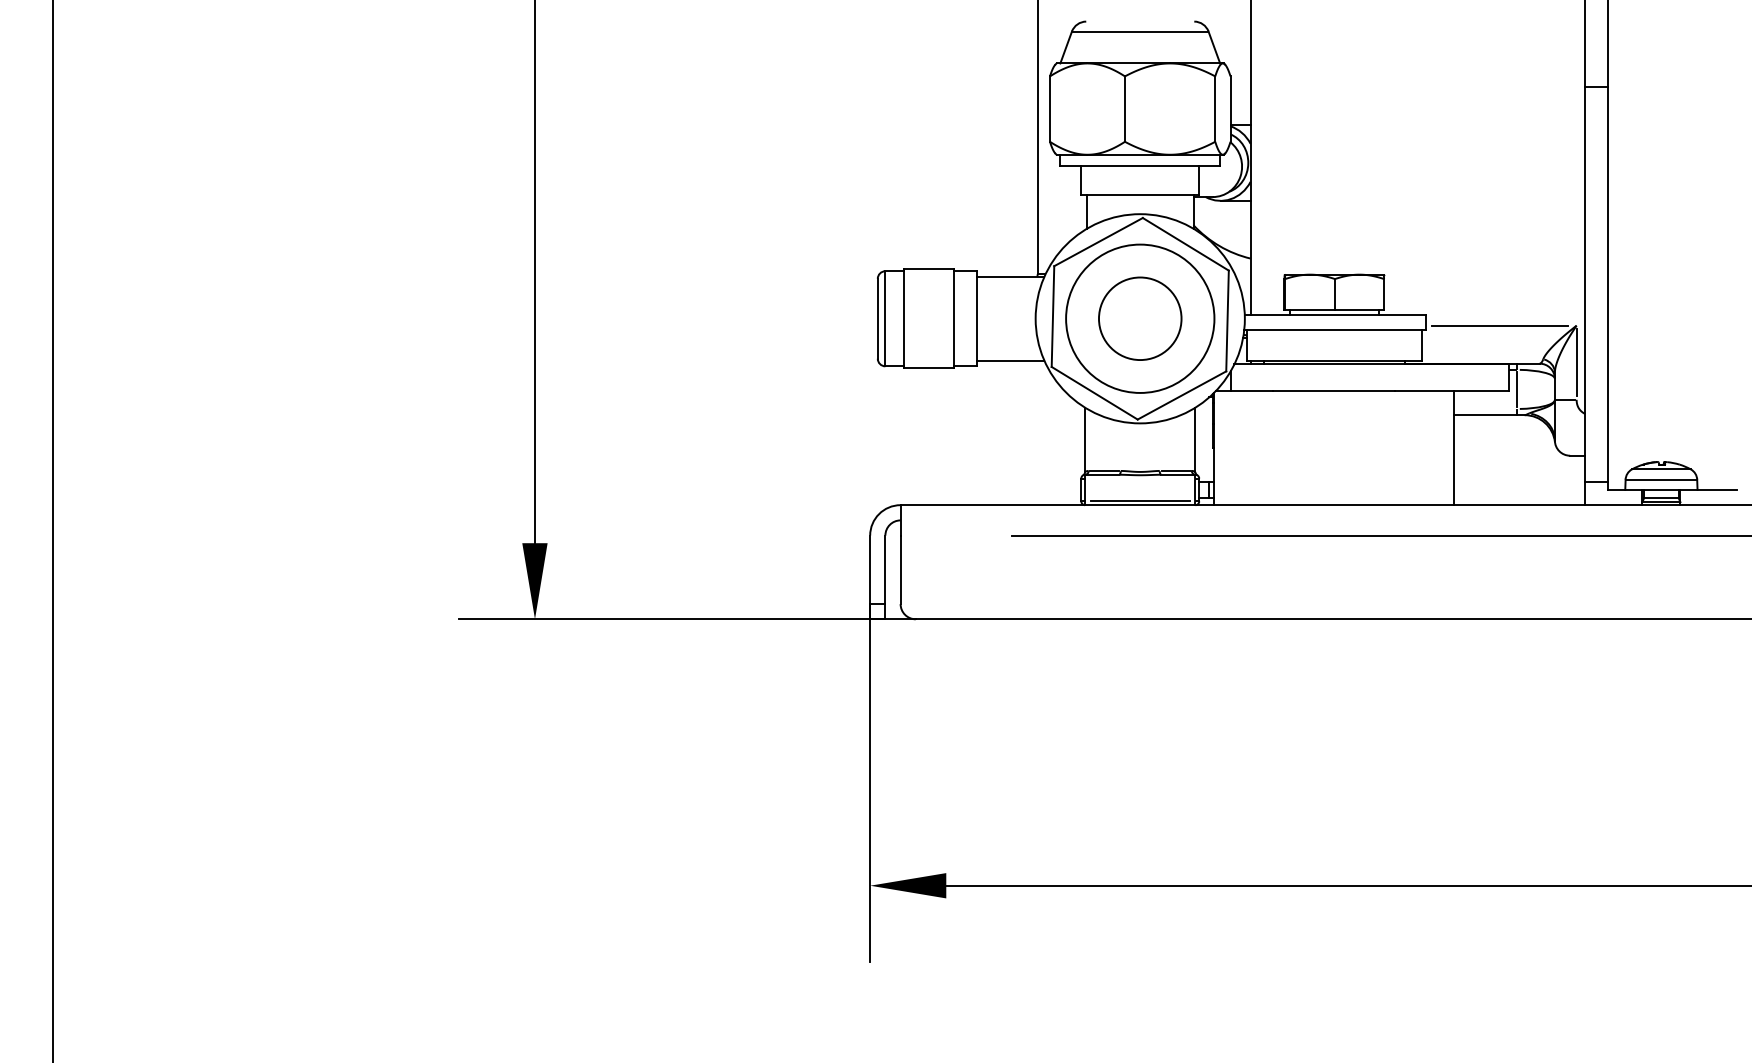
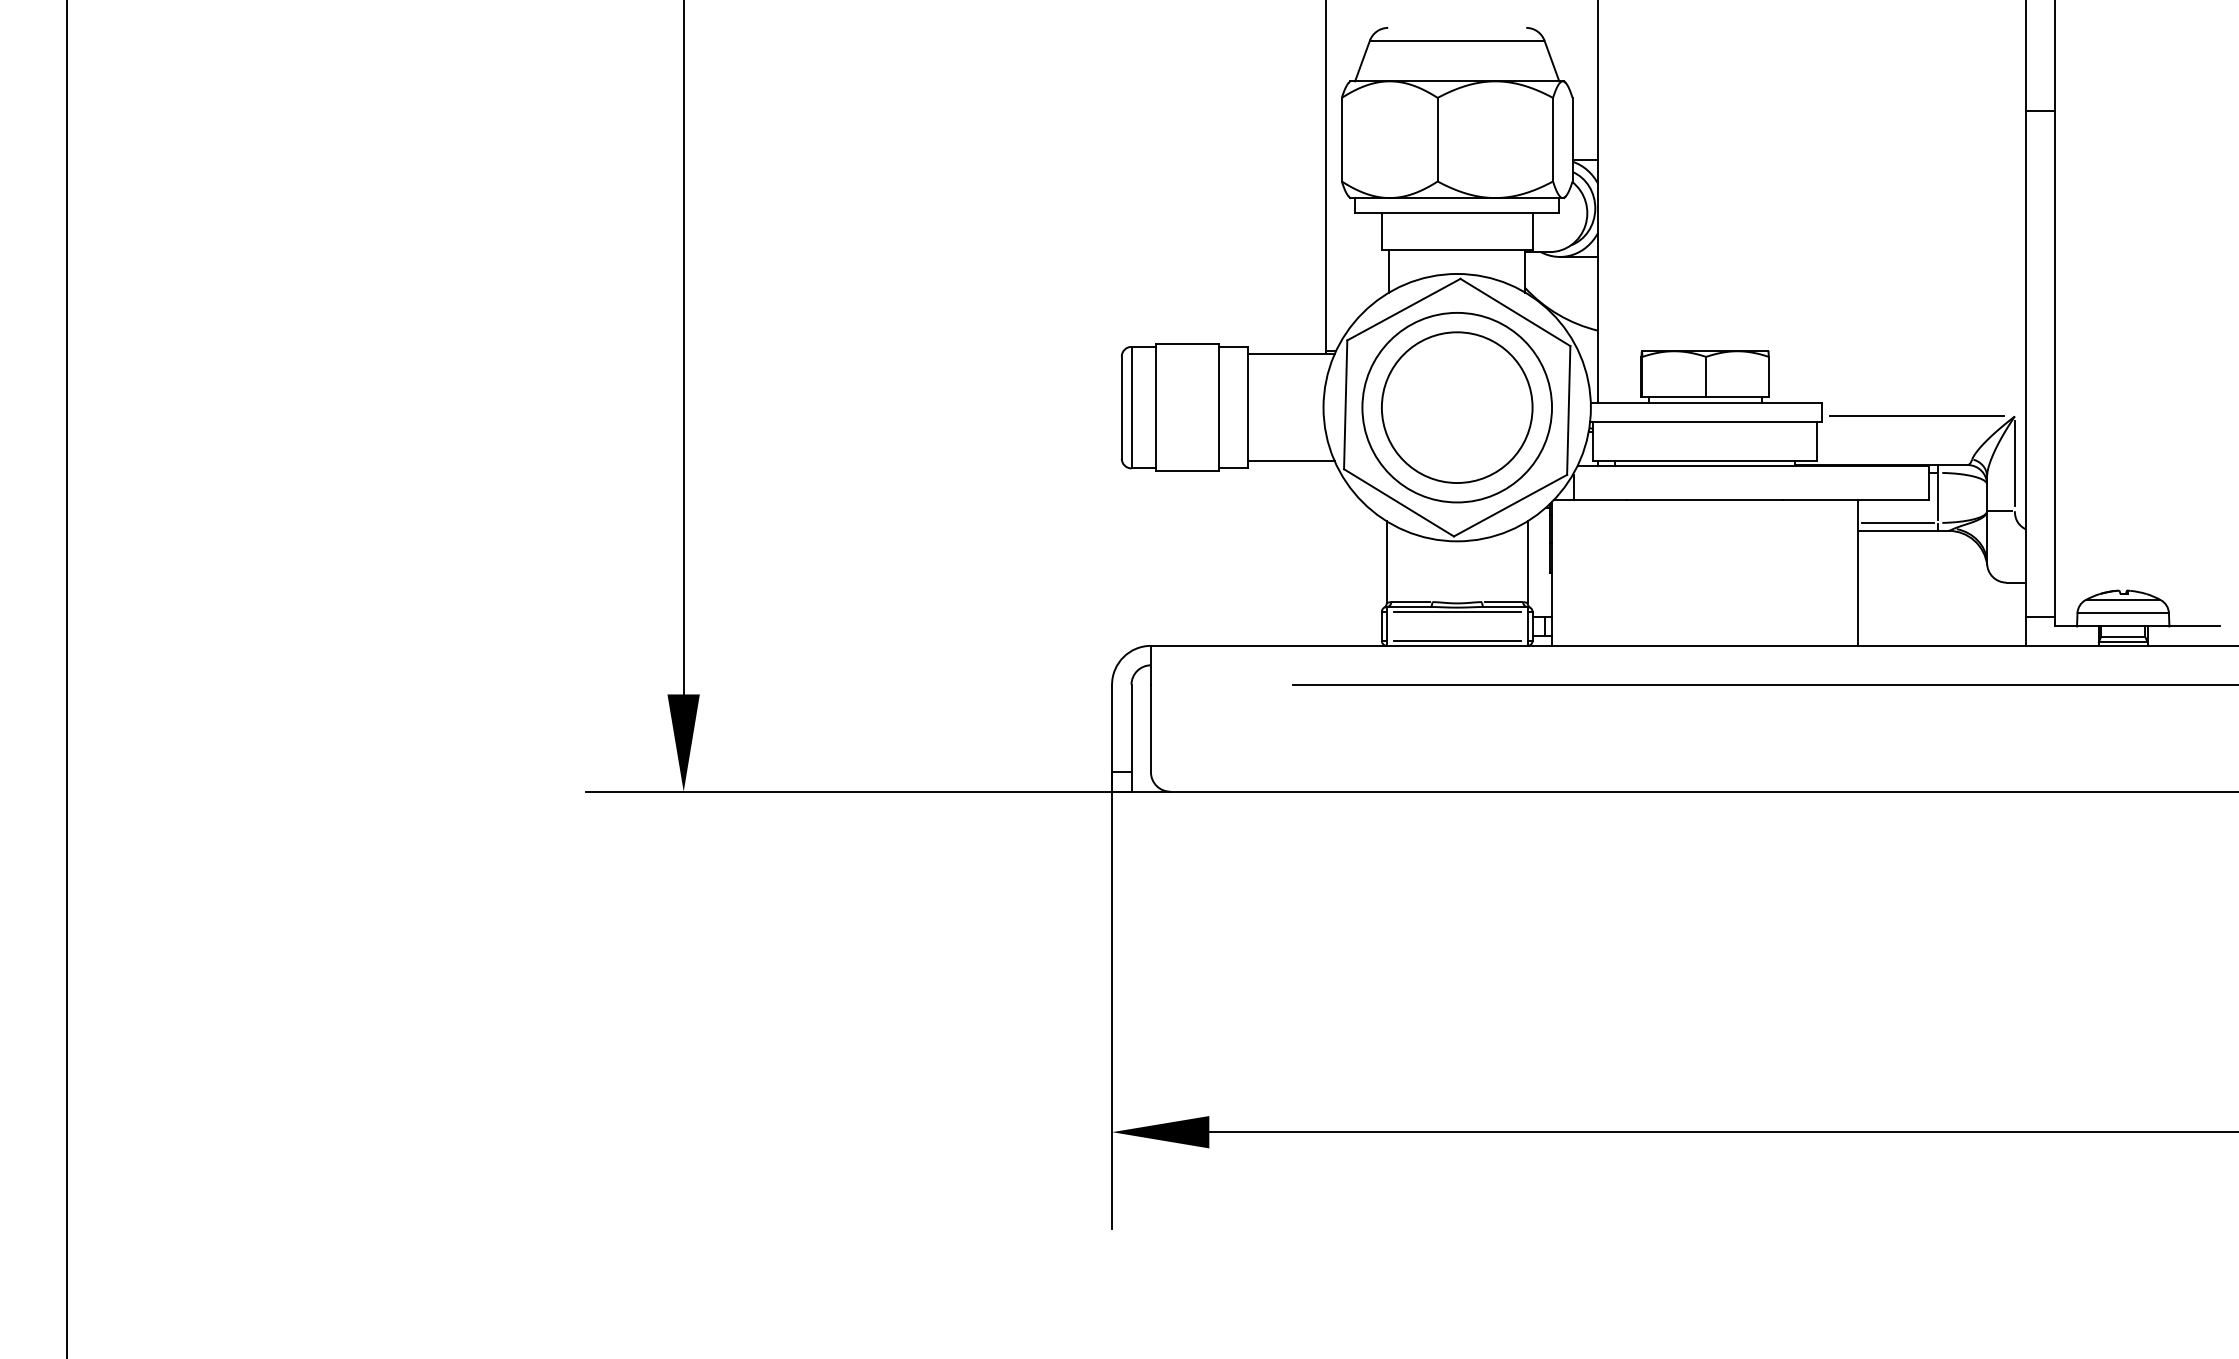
circle: (1139, 318) -> (1456, 407), size x1.43
line: (1485, 408) -> (1898, 522), added
line: (1139, 478) -> (1456, 611), added

